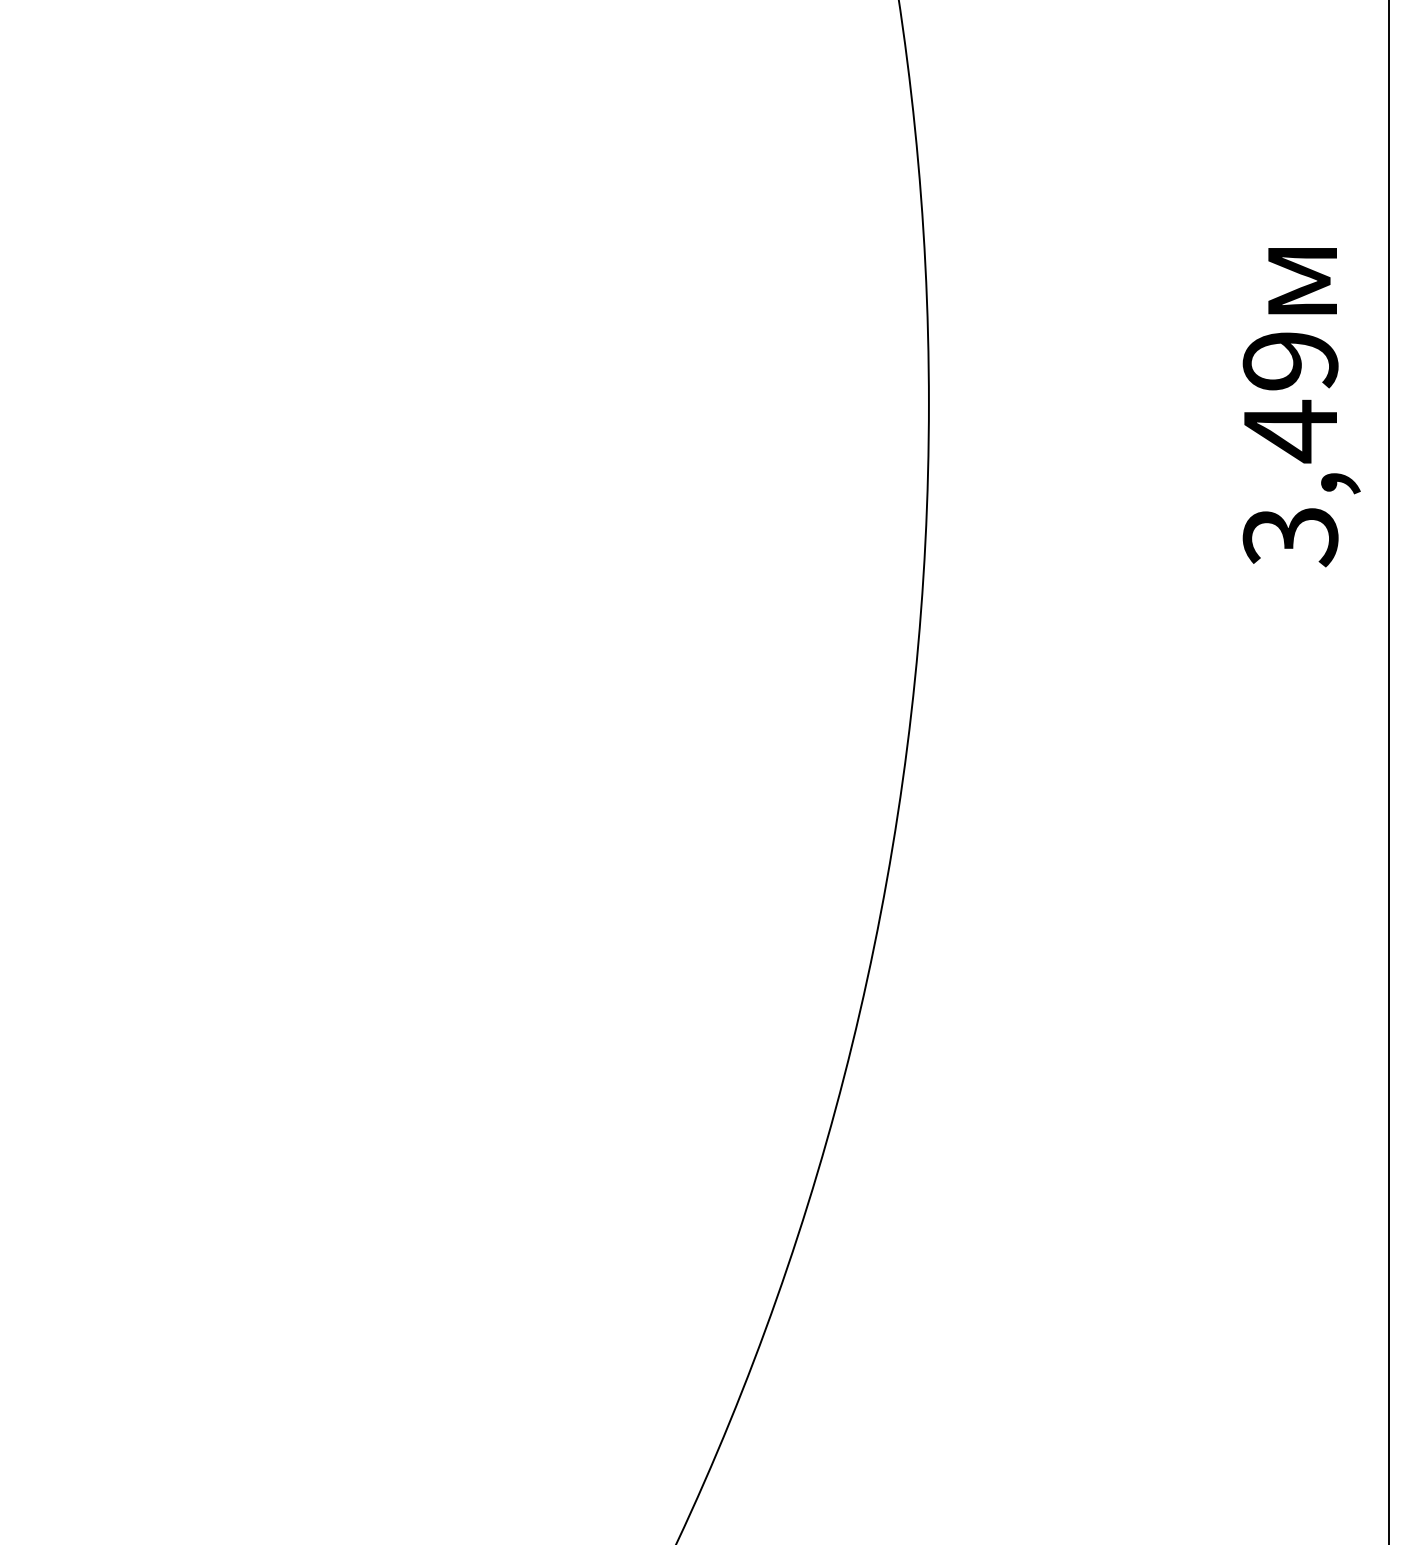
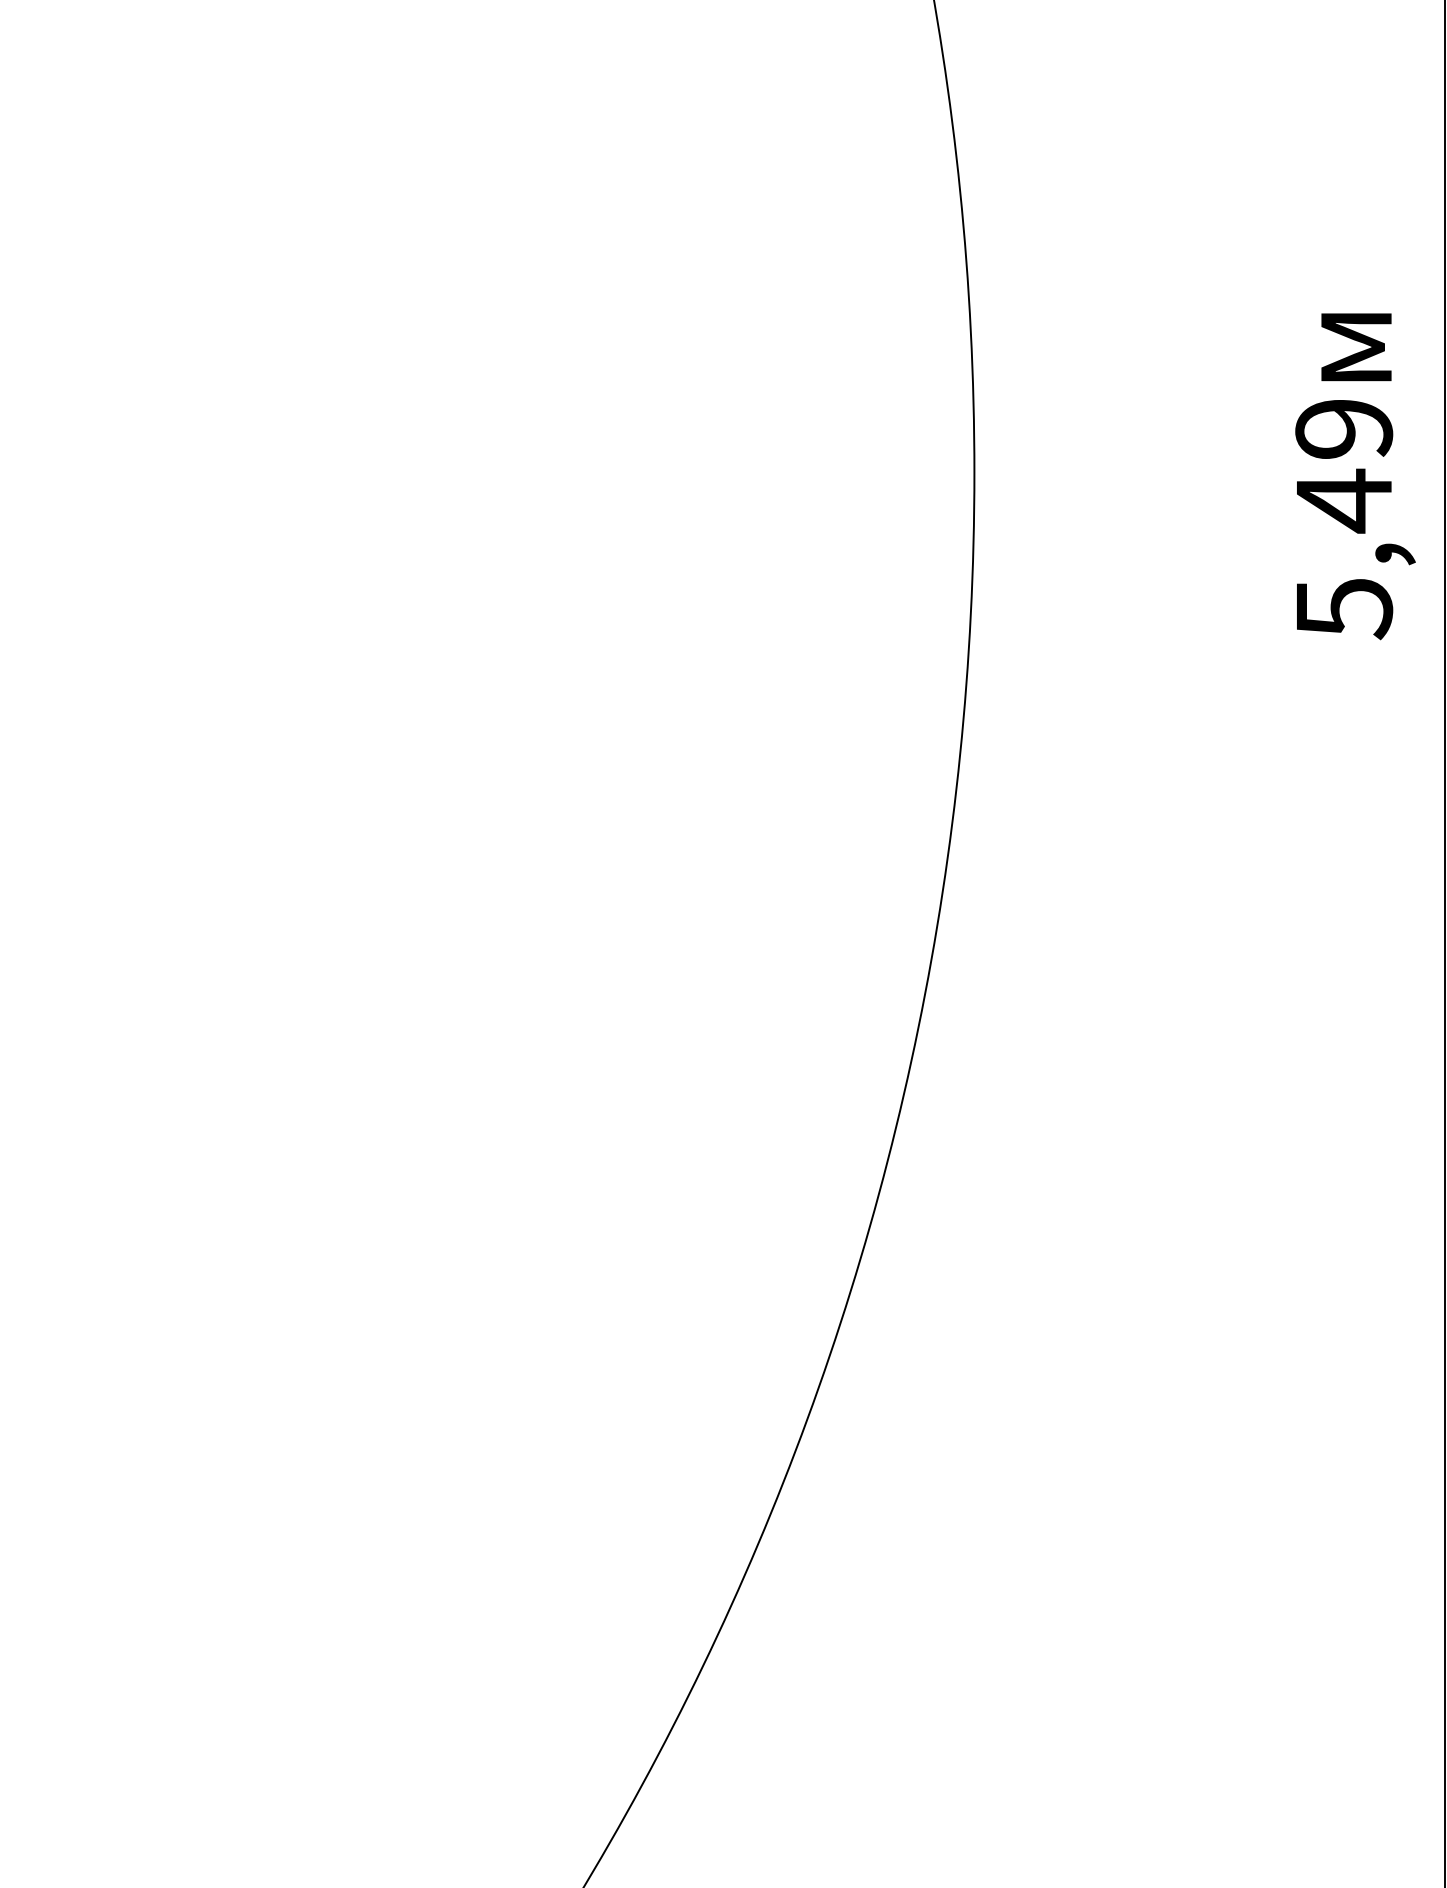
text: (1289, 537) -> (1343, 609), 3,49 -> 5,49

